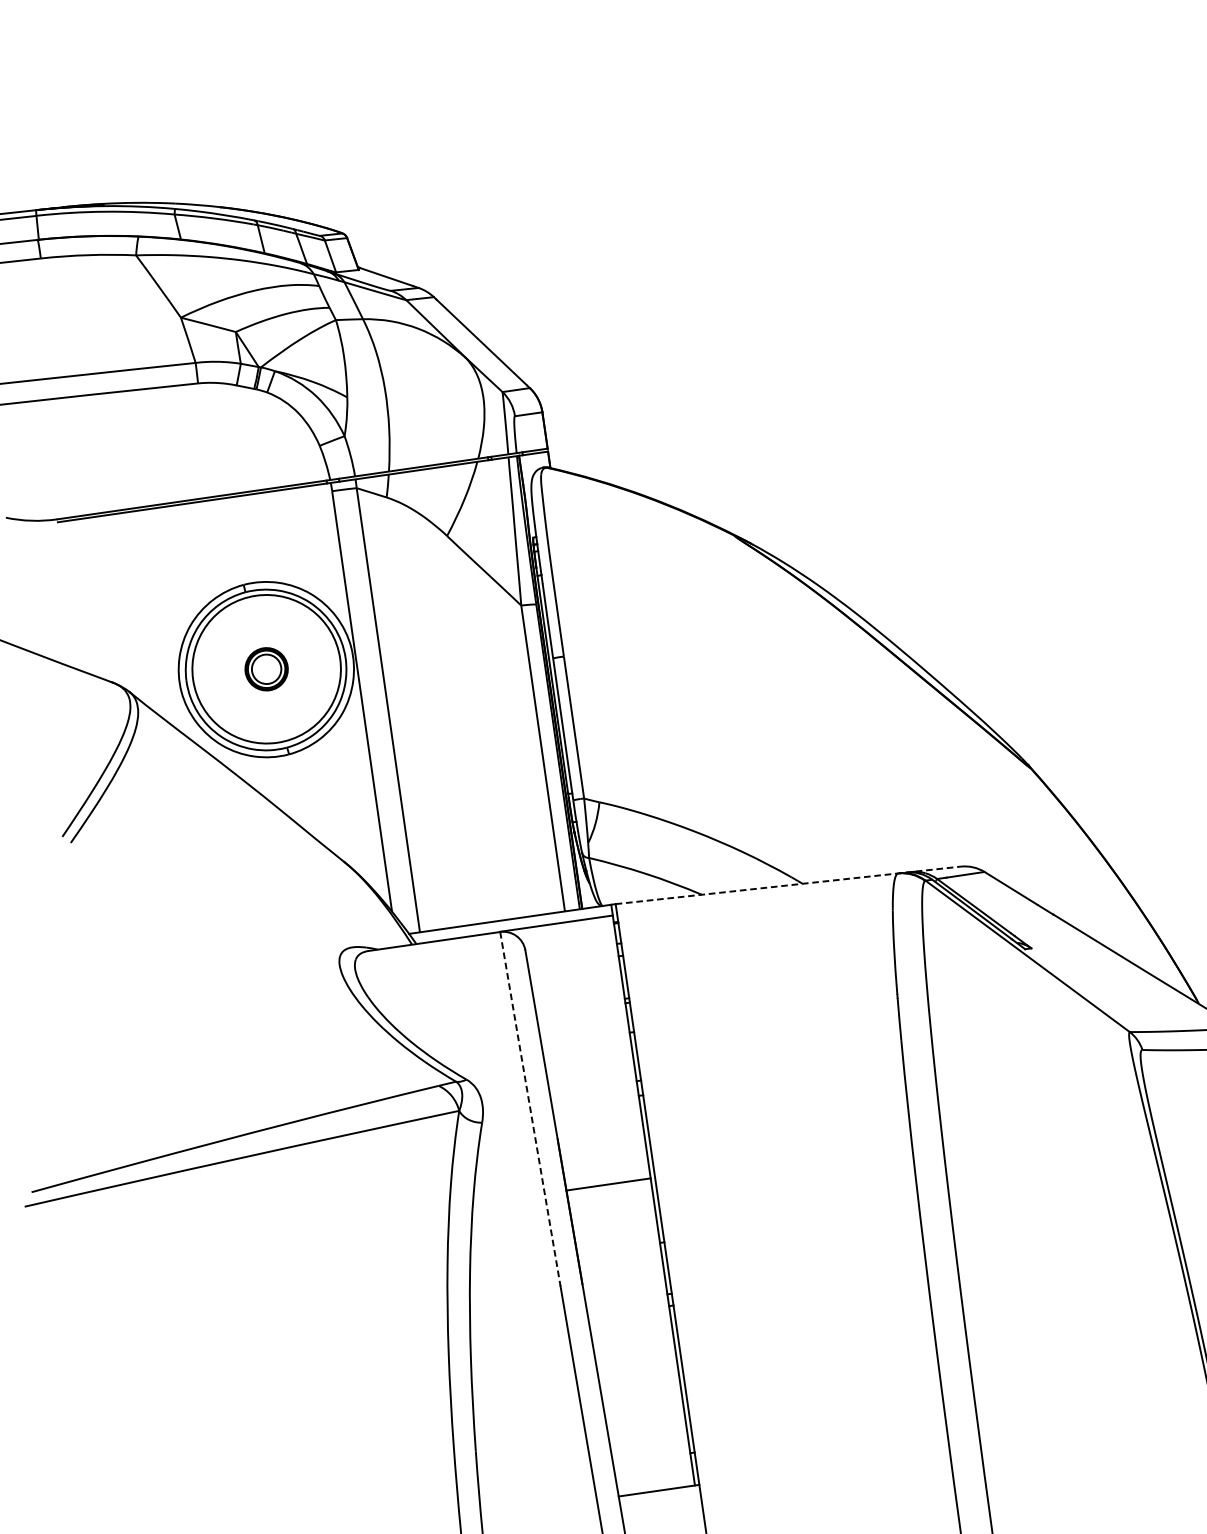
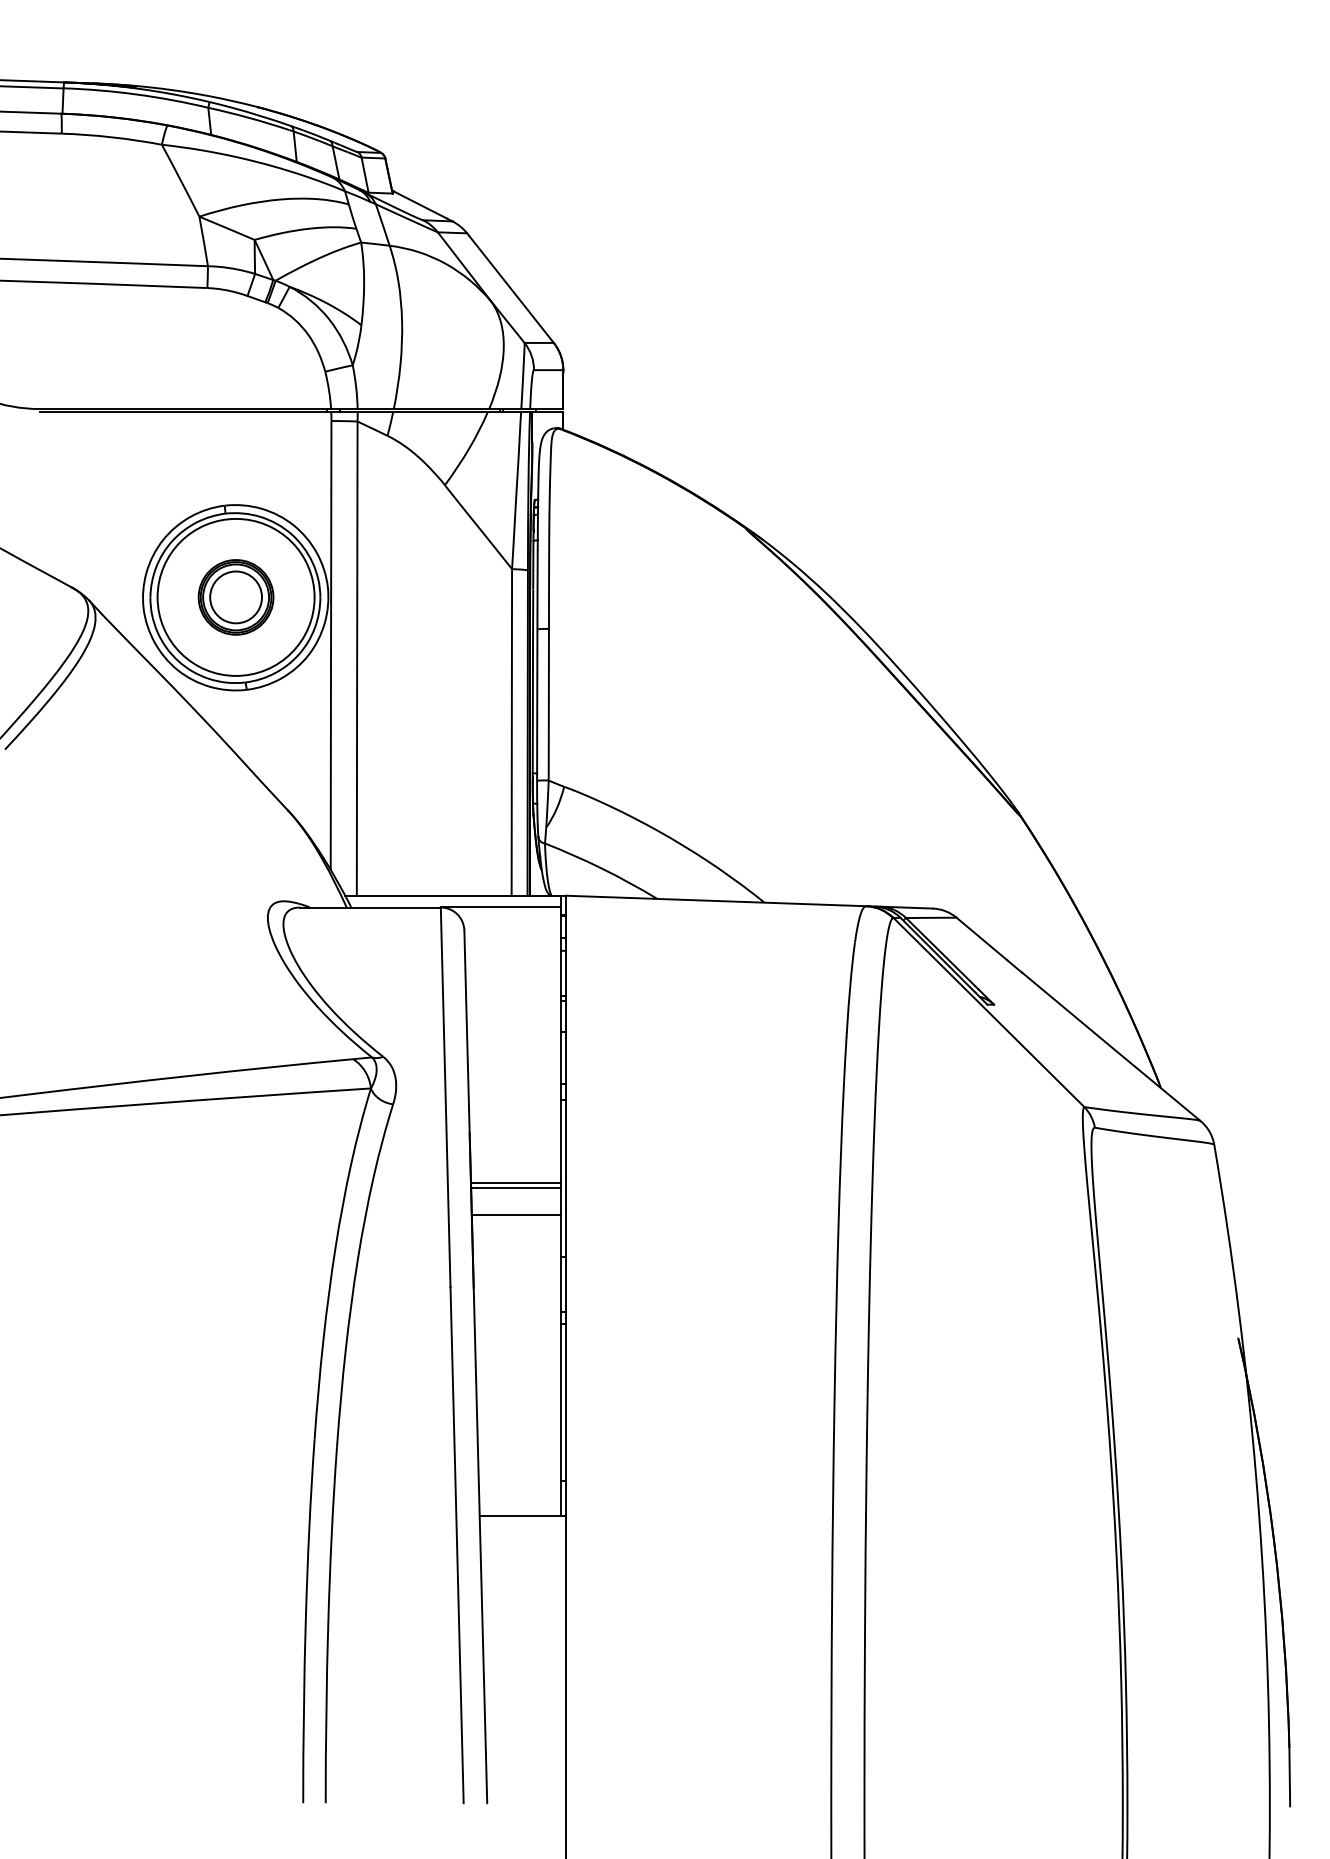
part: (266, 669) -> (235, 597), size x1.67
line: (788, 885) -> (749, 902), dashed -> solid
line: (530, 1109) -> (445, 1097), dashed -> solid
line: (607, 1179) -> (515, 1182), added
line: (612, 1210) -> (516, 1215), added

